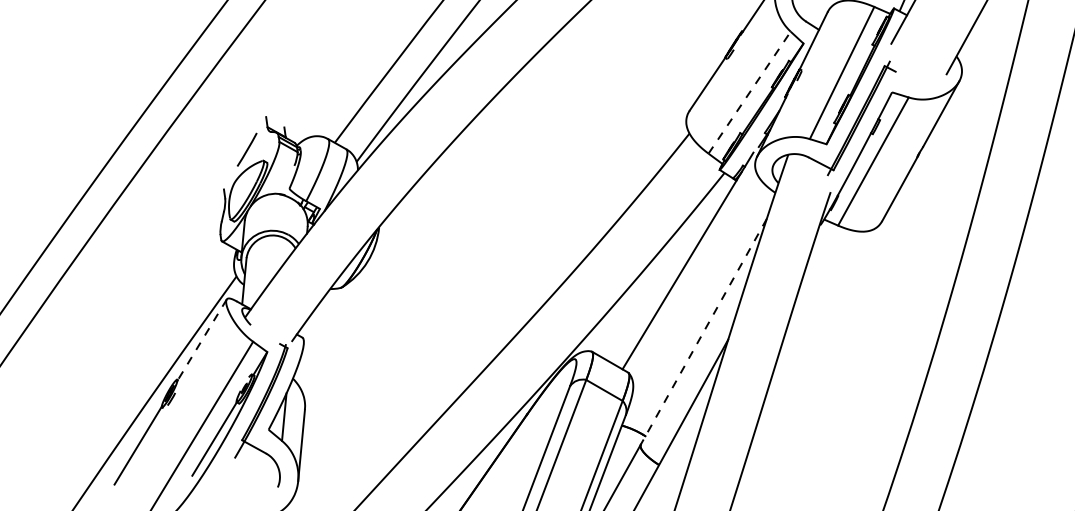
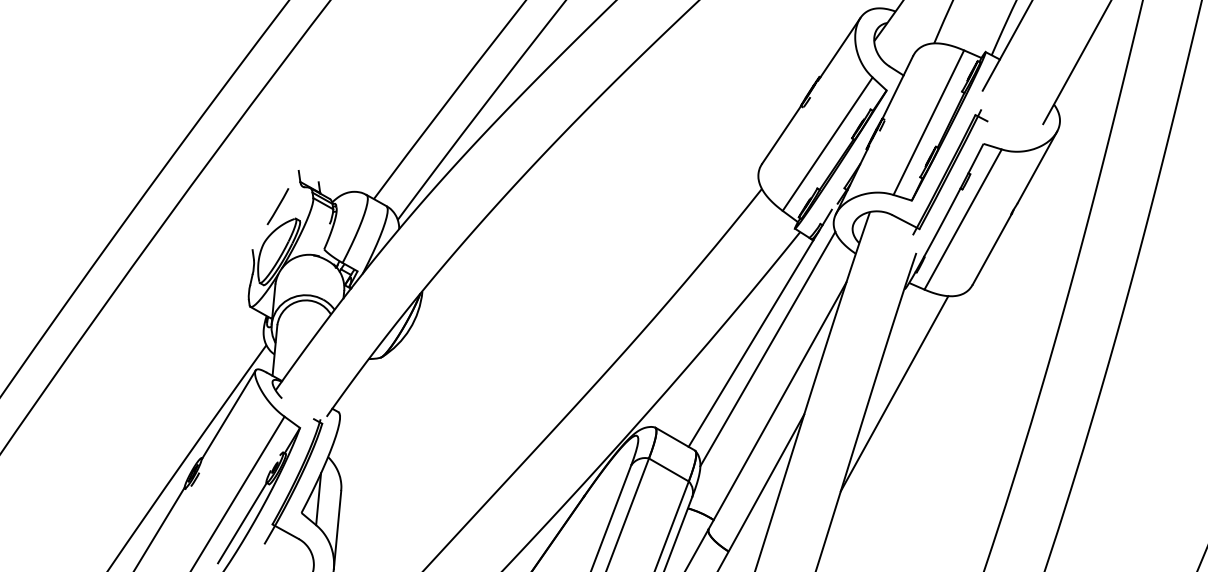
line: (749, 92) -> (827, 143), dashed -> solid
line: (694, 279) -> (767, 348), added
line: (810, 320) -> (894, 393), added
line: (703, 332) -> (777, 406), dashed -> solid
line: (201, 339) -> (228, 414), dashed -> solid

